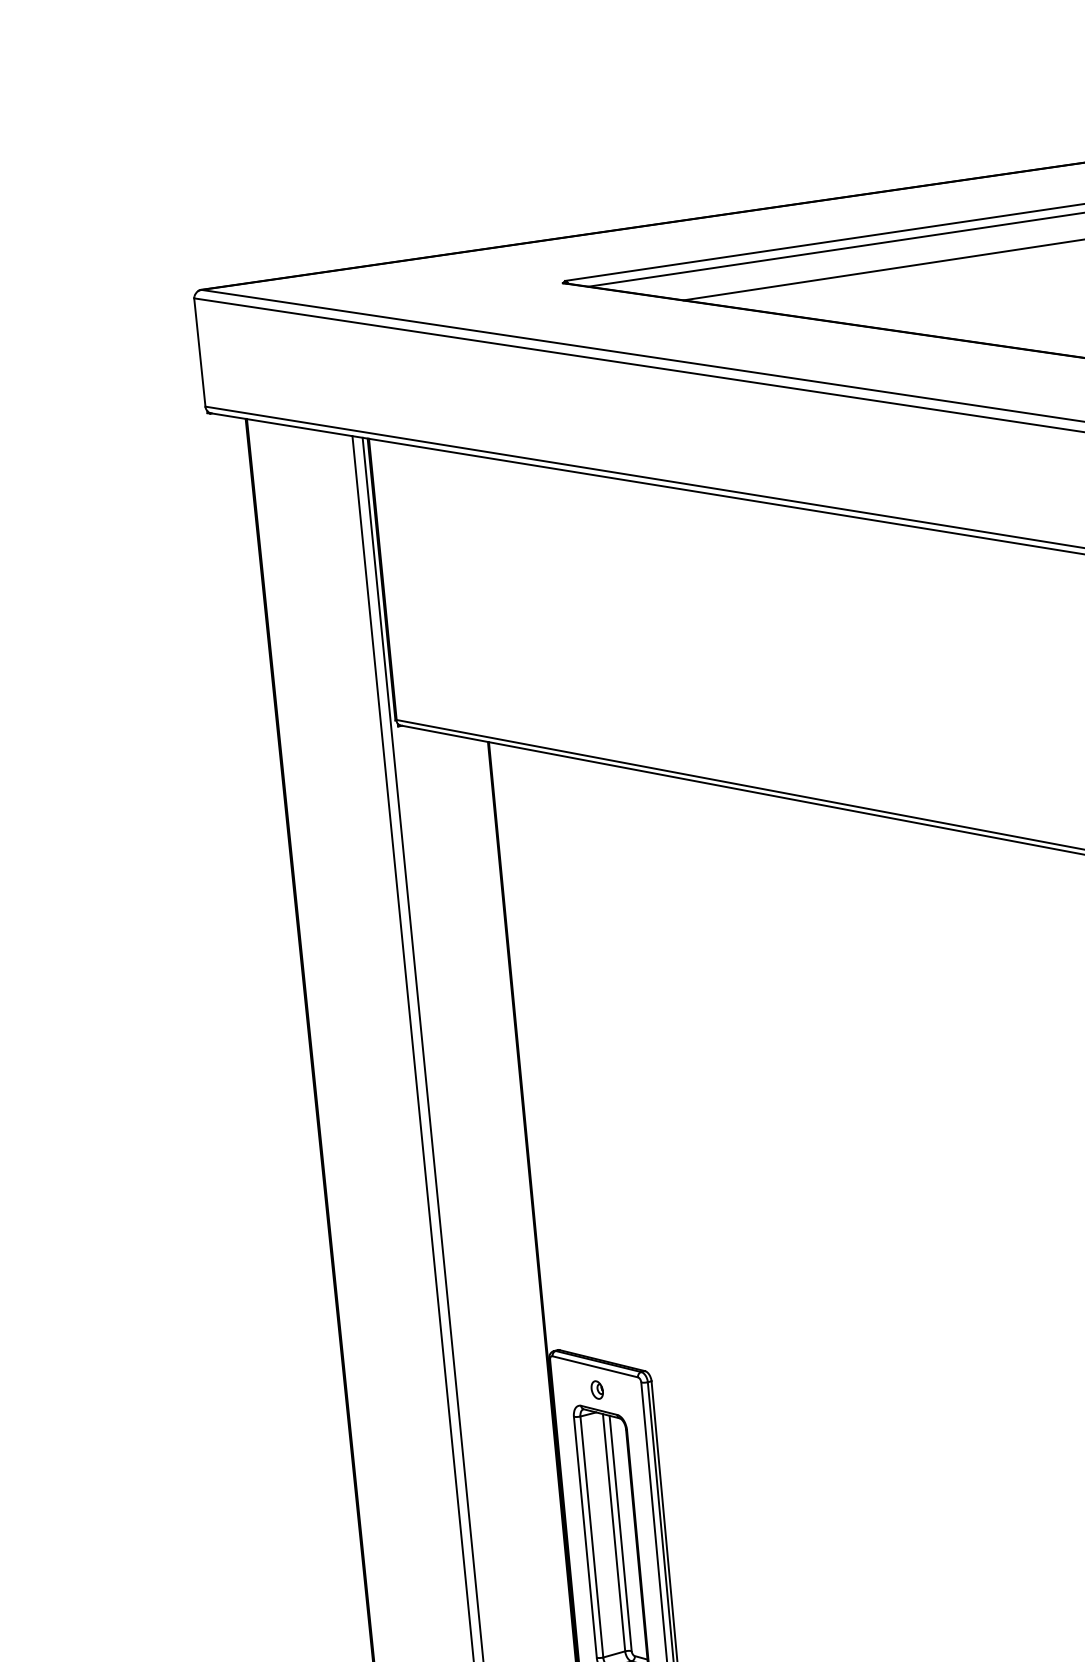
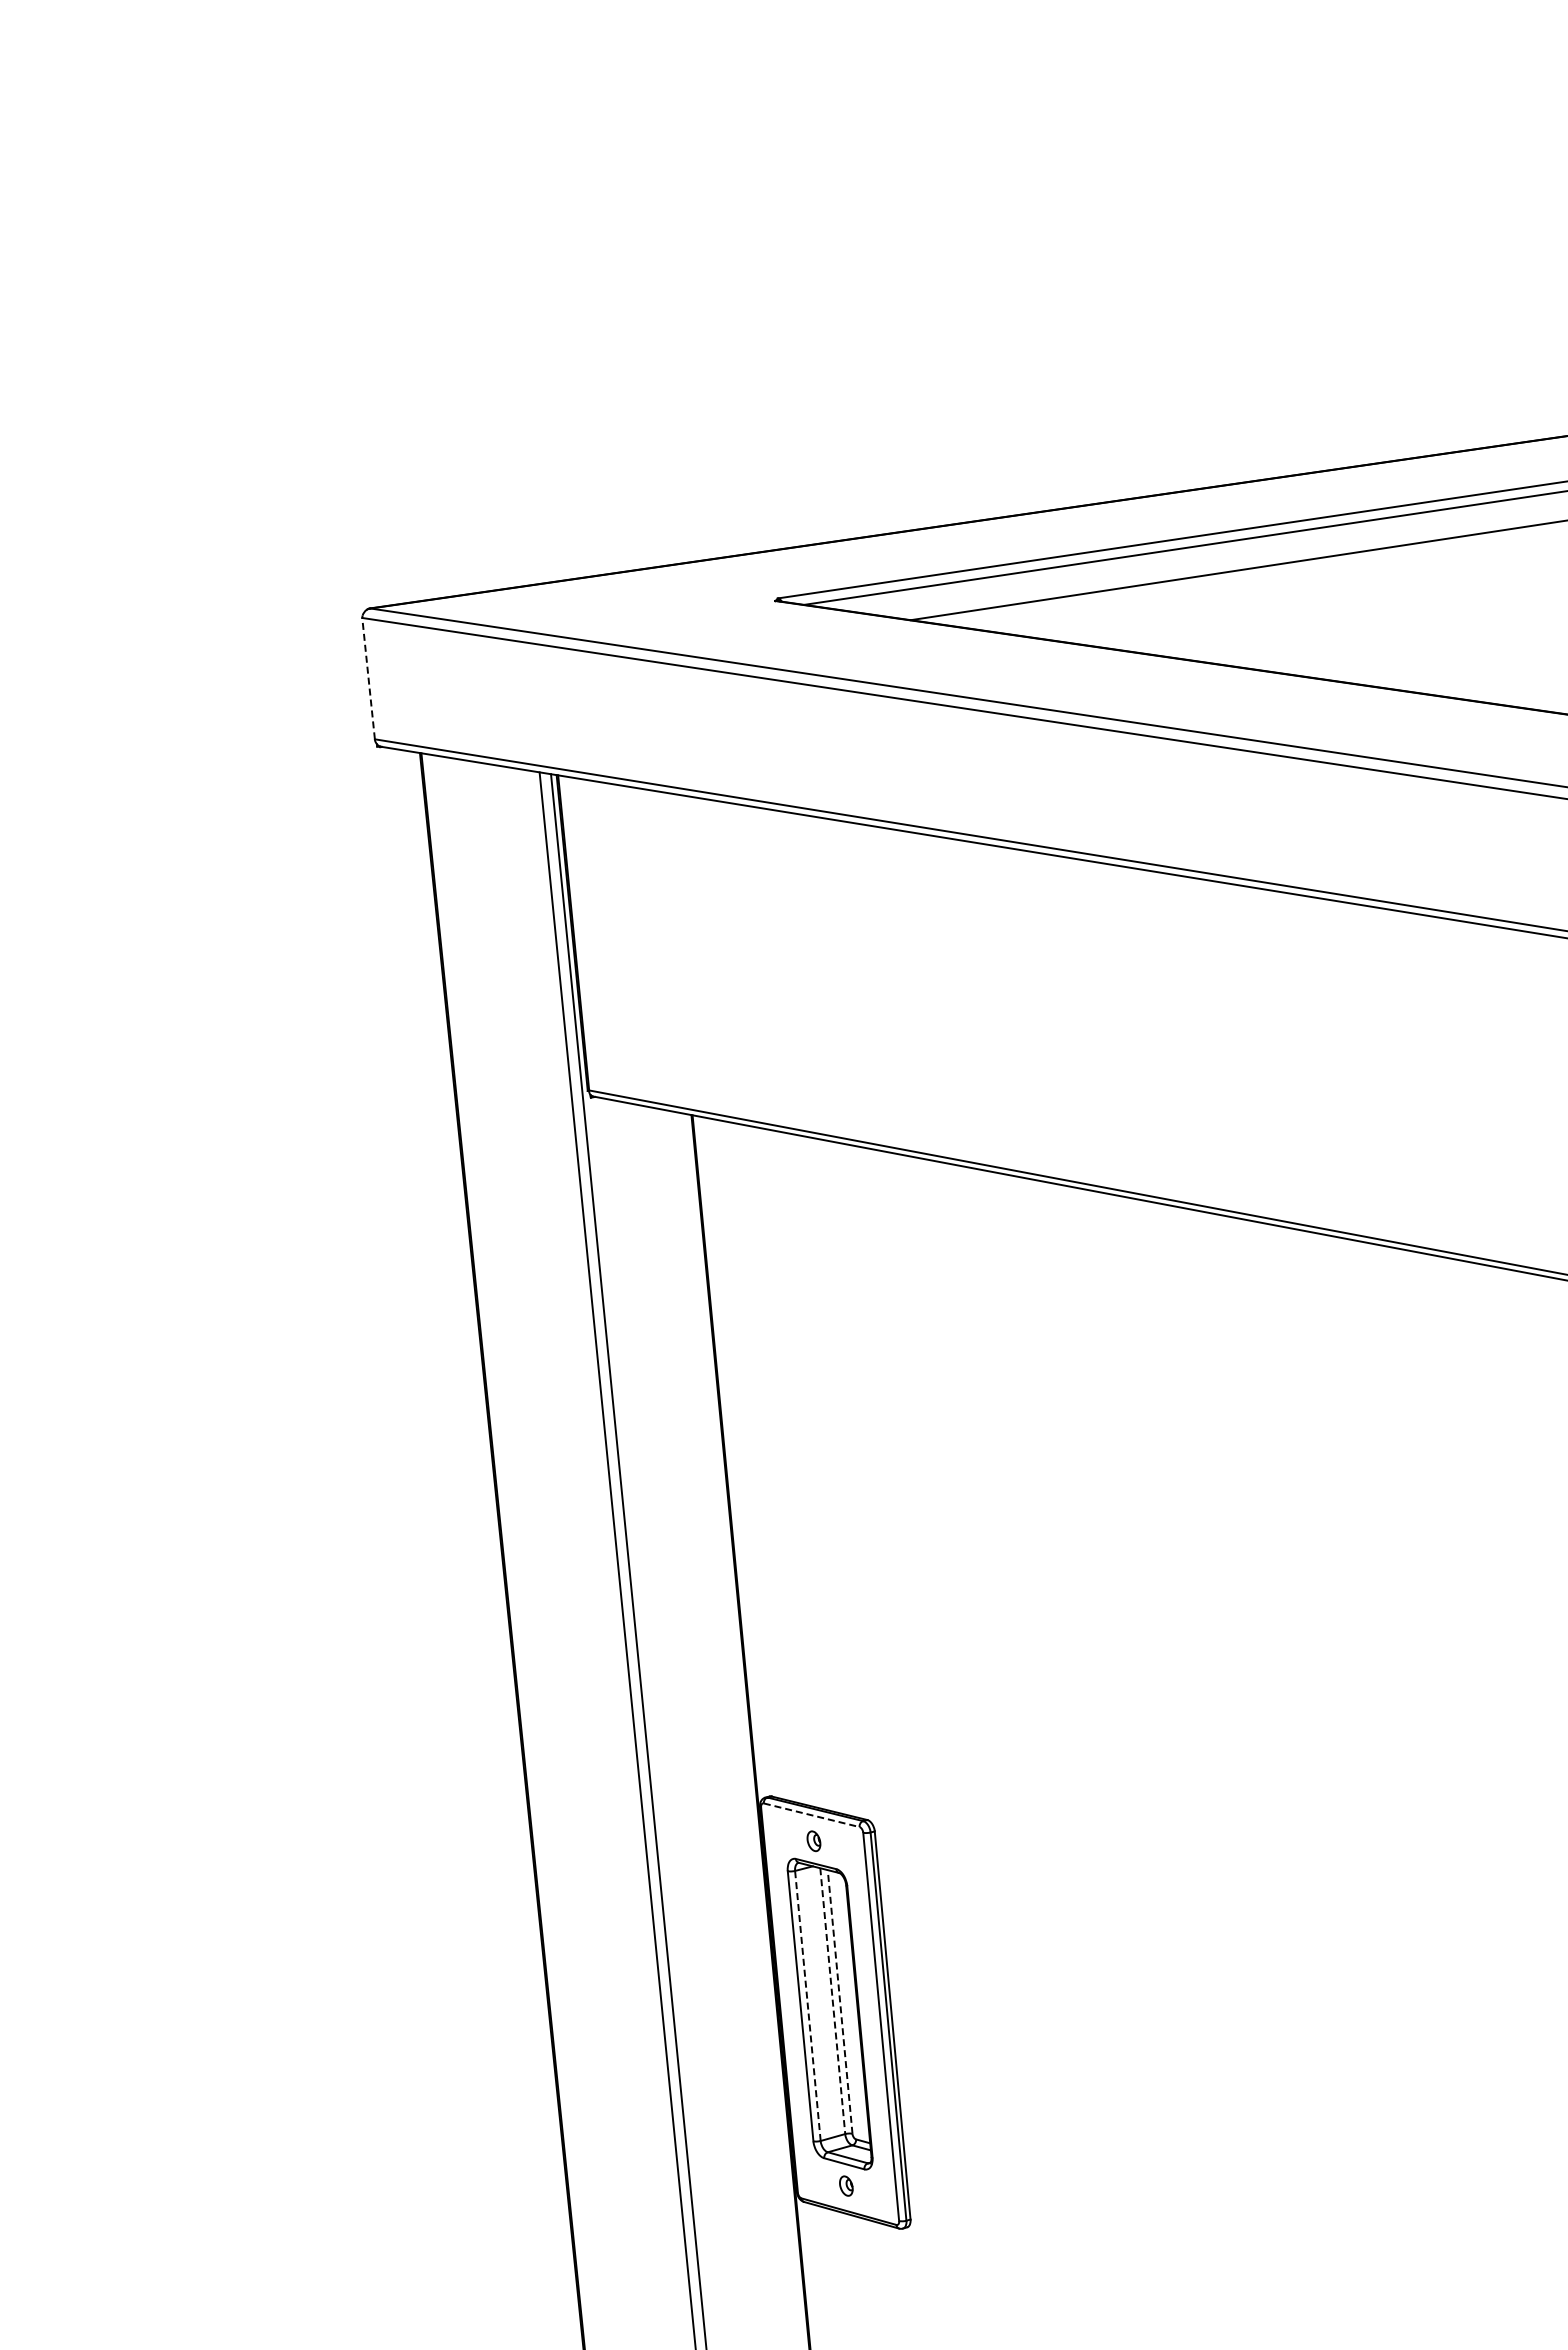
line: (199, 352) -> (368, 678), solid -> dashed
line: (595, 1367) -> (812, 1815), solid -> dashed
line: (613, 1533) -> (832, 2001), solid -> dashed
line: (620, 1533) -> (840, 2001), solid -> dashed
line: (591, 1536) -> (807, 2005), solid -> dashed

